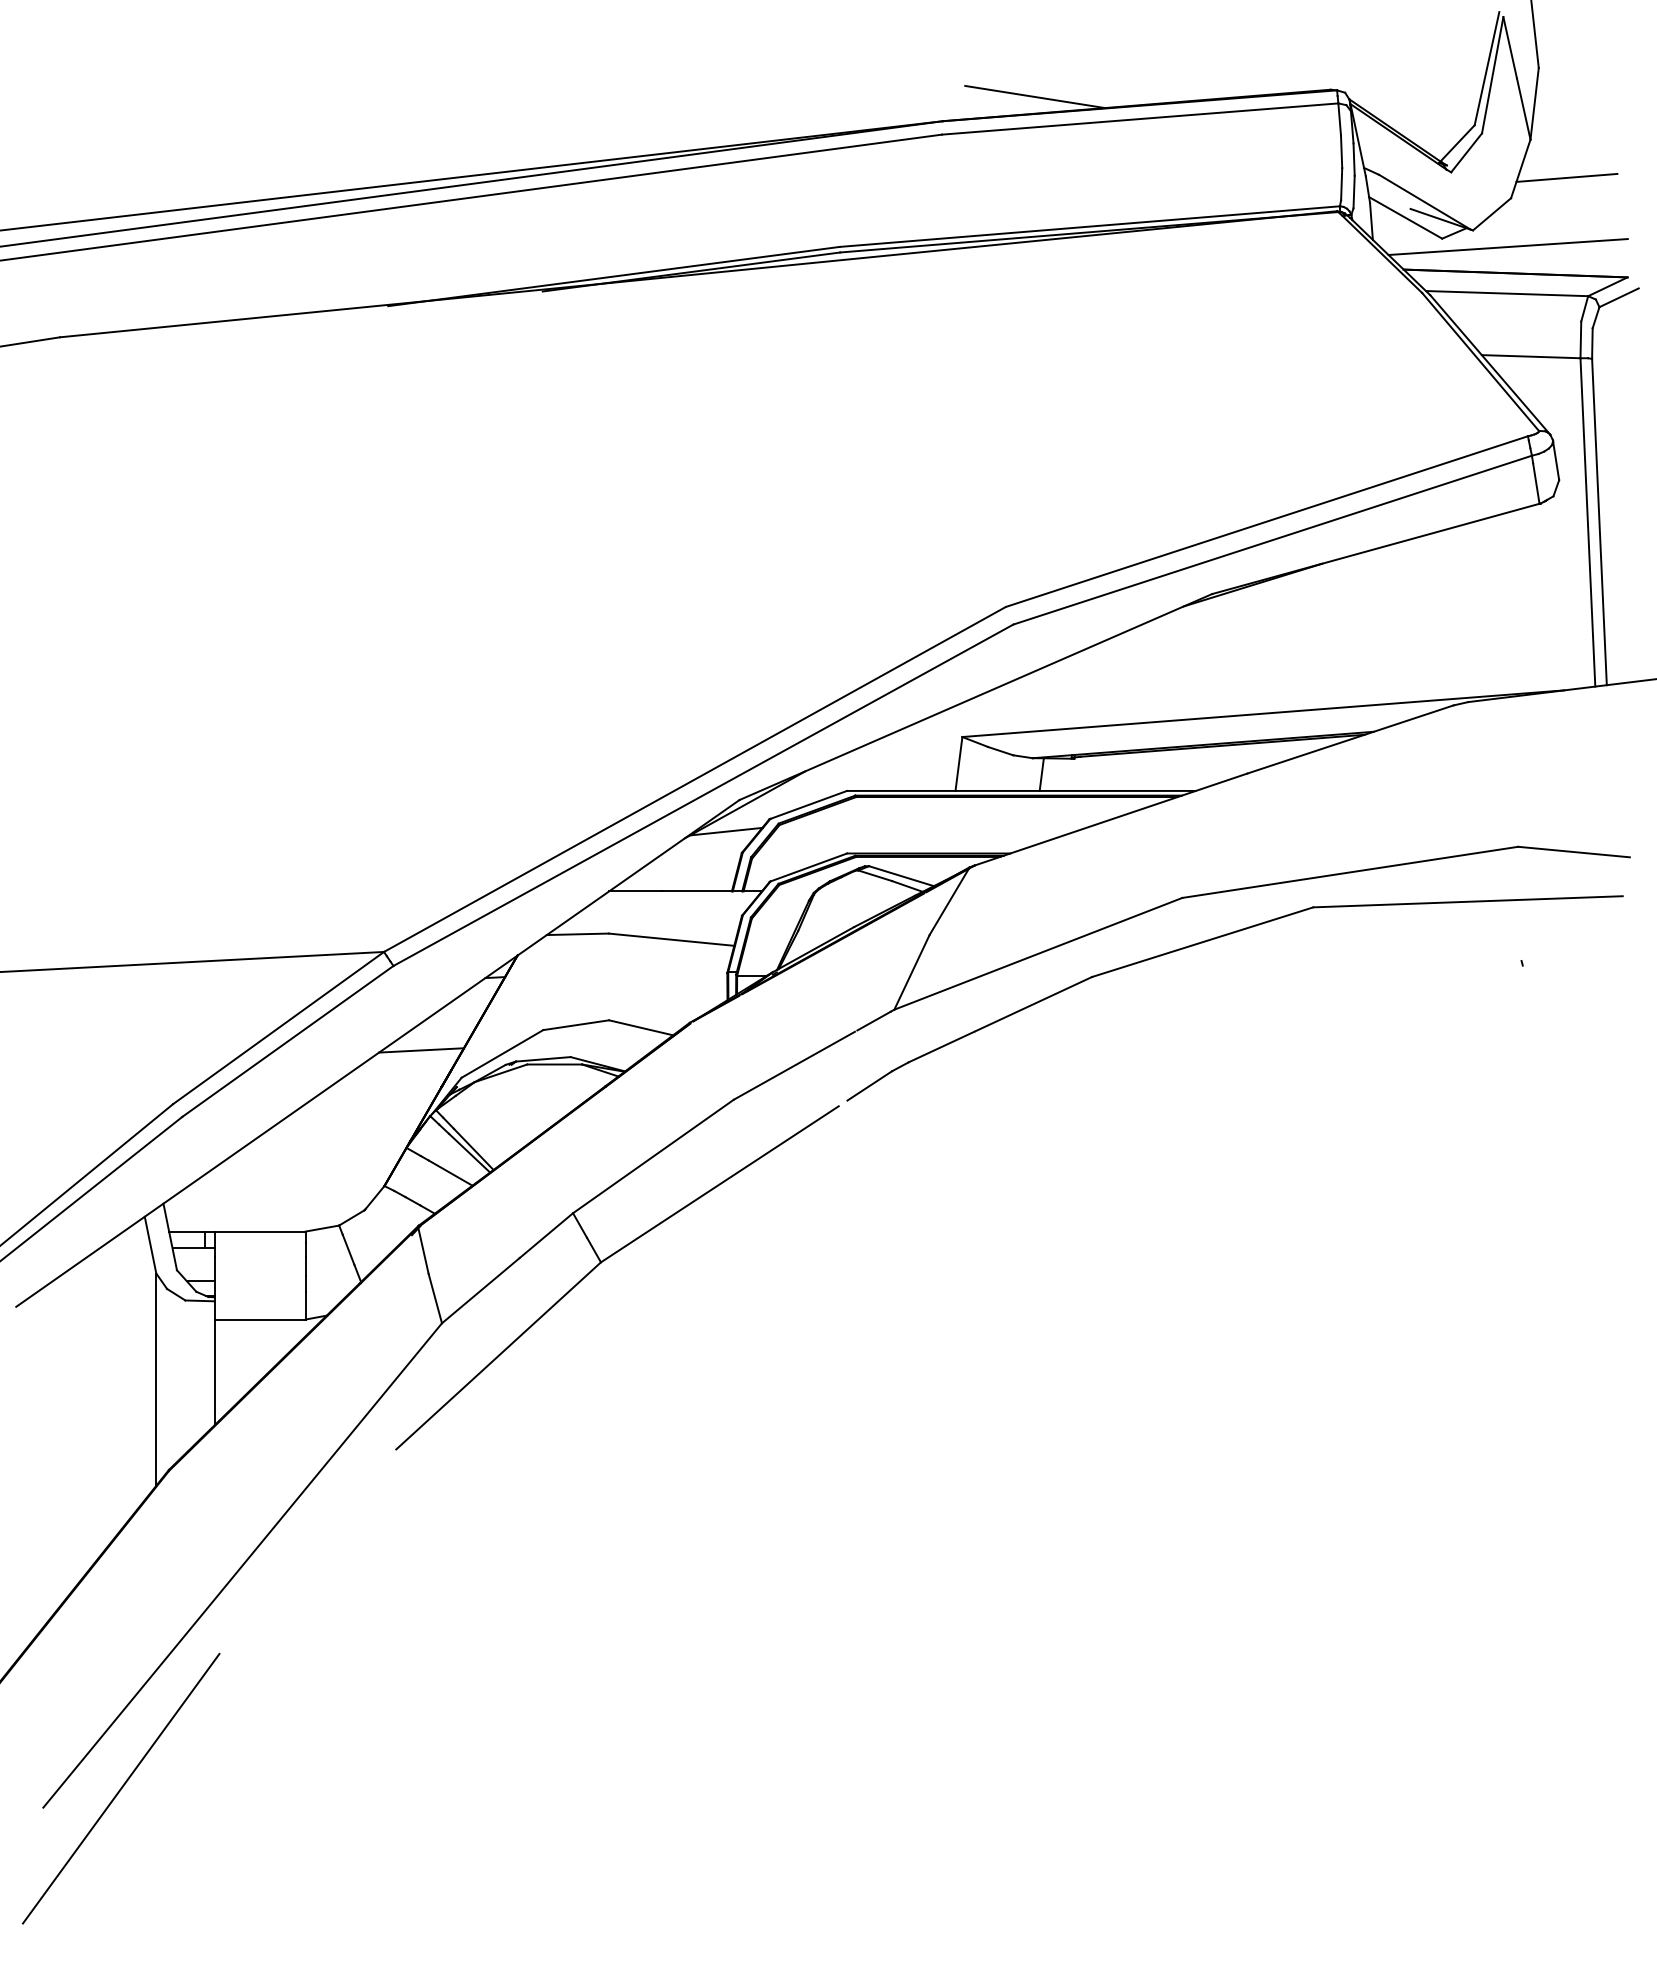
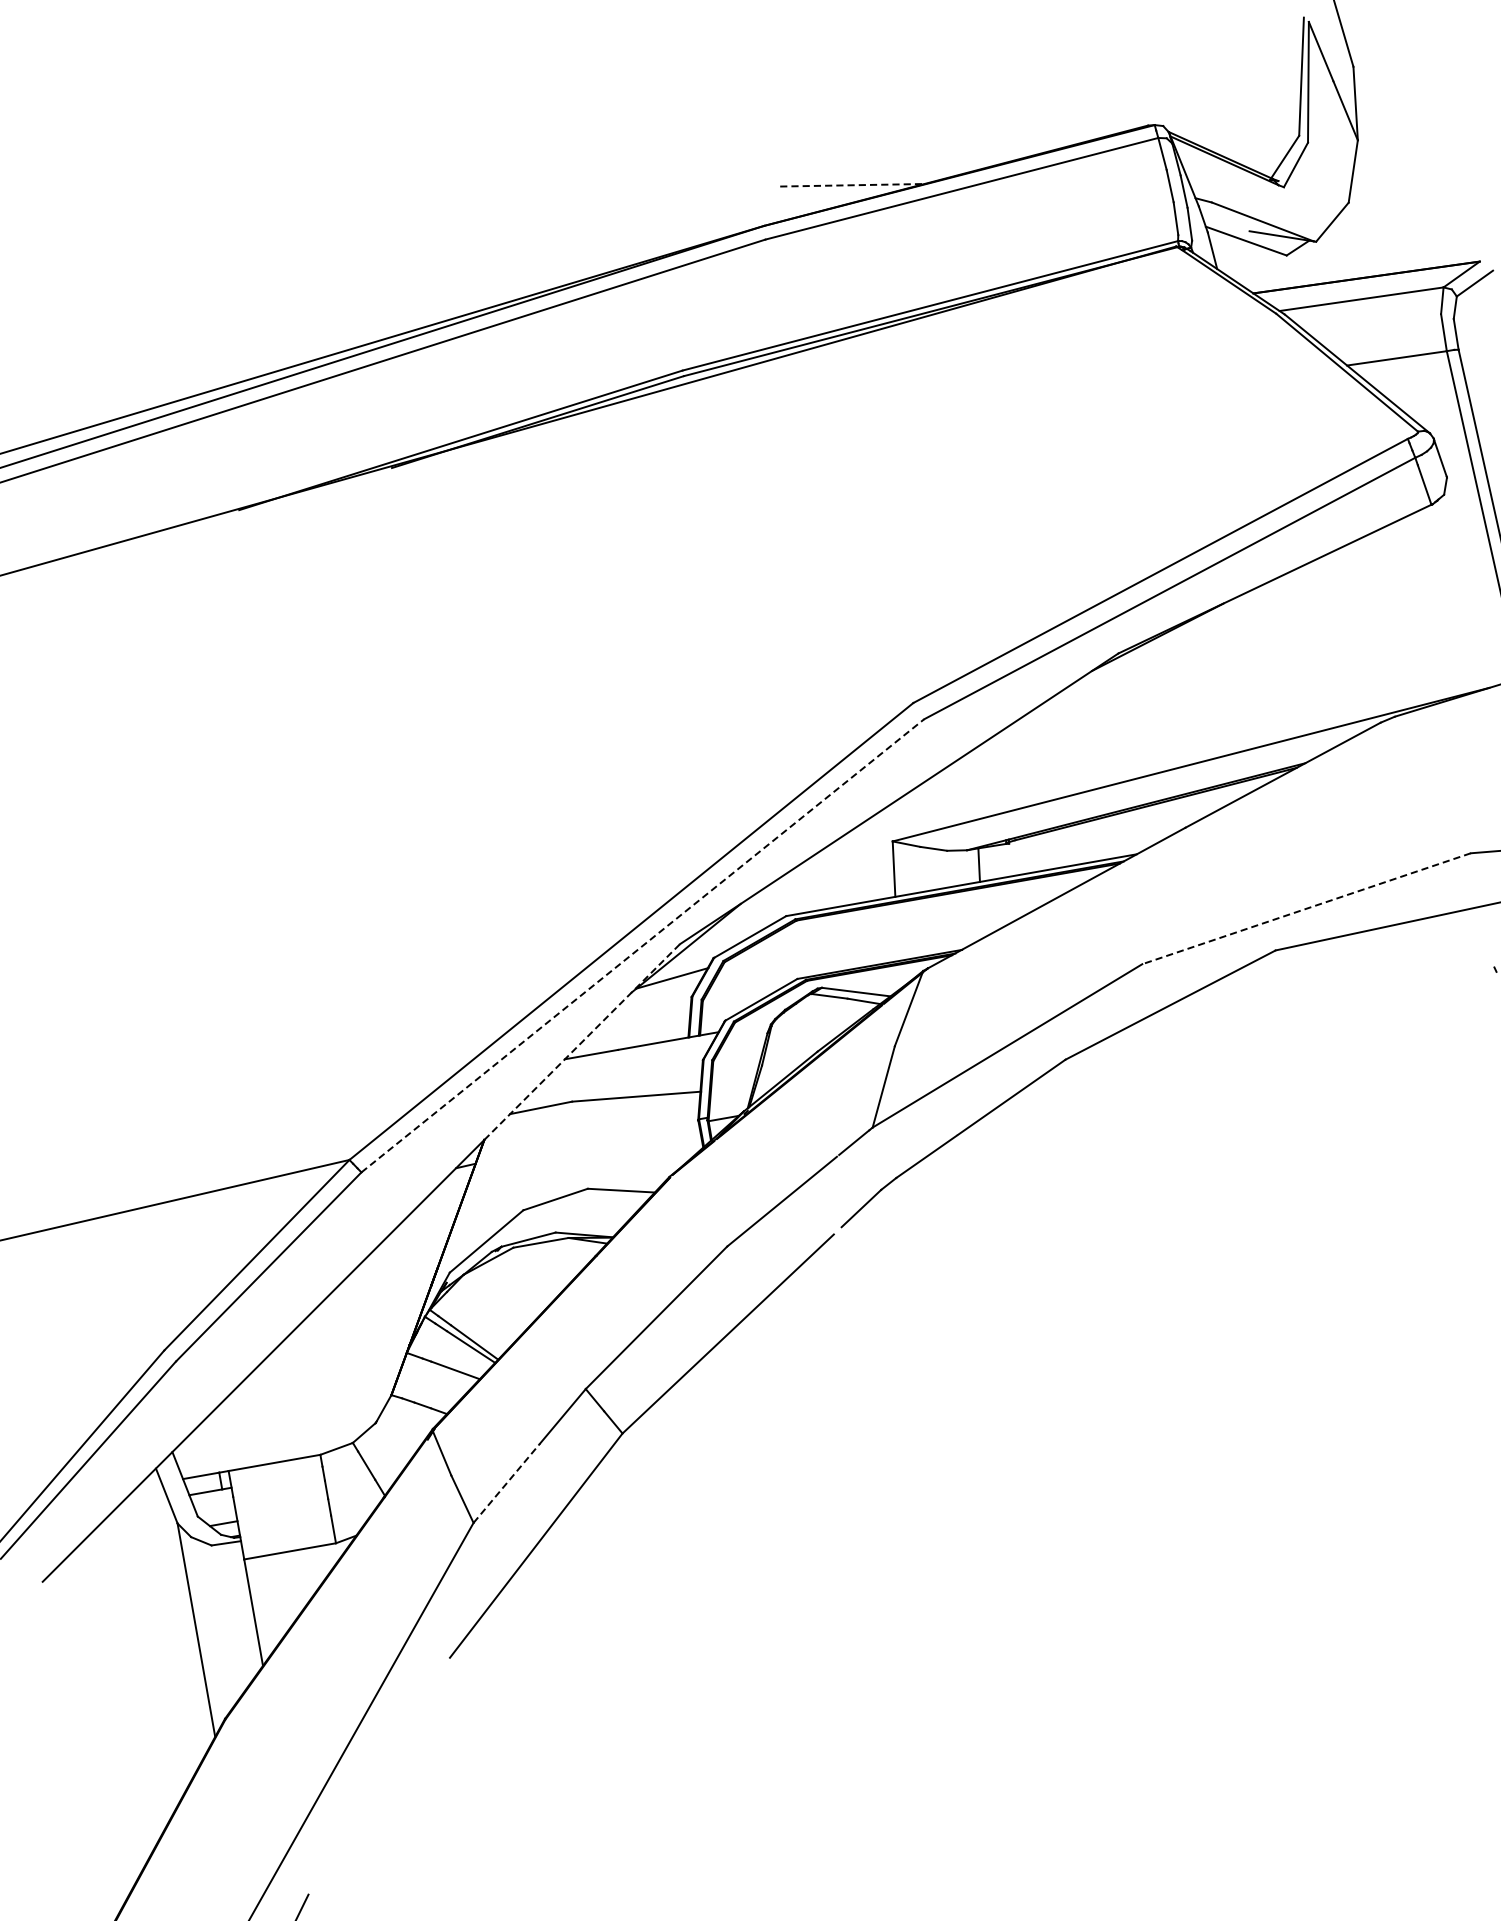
line: (1035, 97) -> (852, 185), solid -> dashed
line: (1566, 177) -> (1400, 172), removed
line: (1507, 247) -> (1353, 252), removed
line: (703, 795) -> (642, 946), solid -> dashed
line: (1350, 872) -> (1306, 908), solid -> dashed
line: (628, 877) -> (582, 1041), solid -> dashed
line: (421, 1050) -> (404, 1252), removed
line: (480, 1290) -> (506, 1483), solid -> dashed

